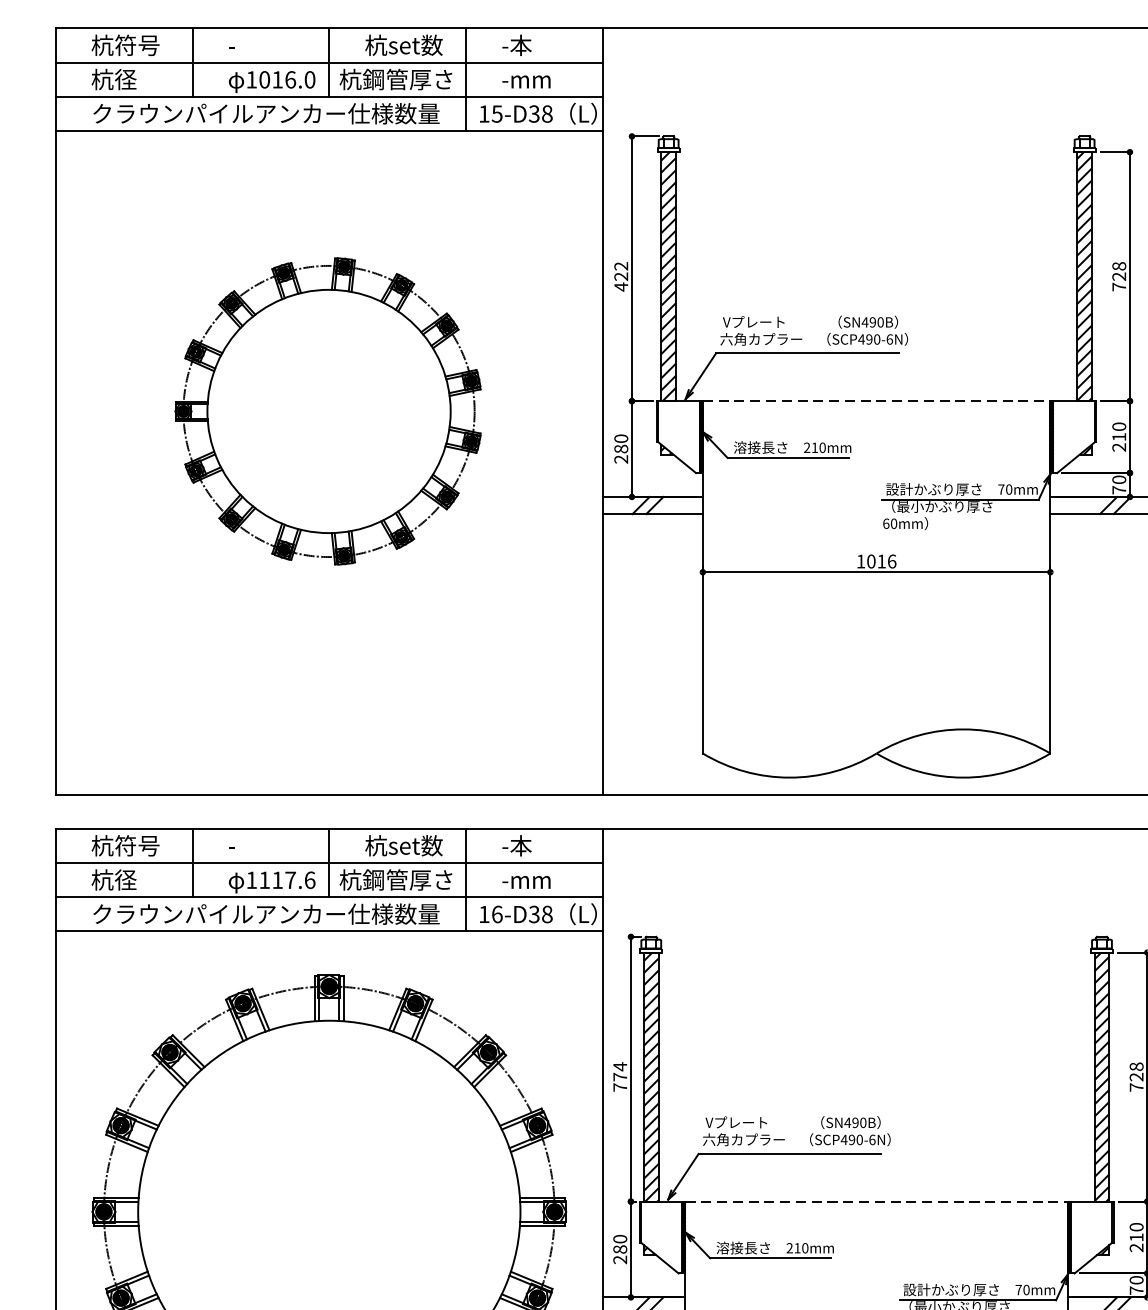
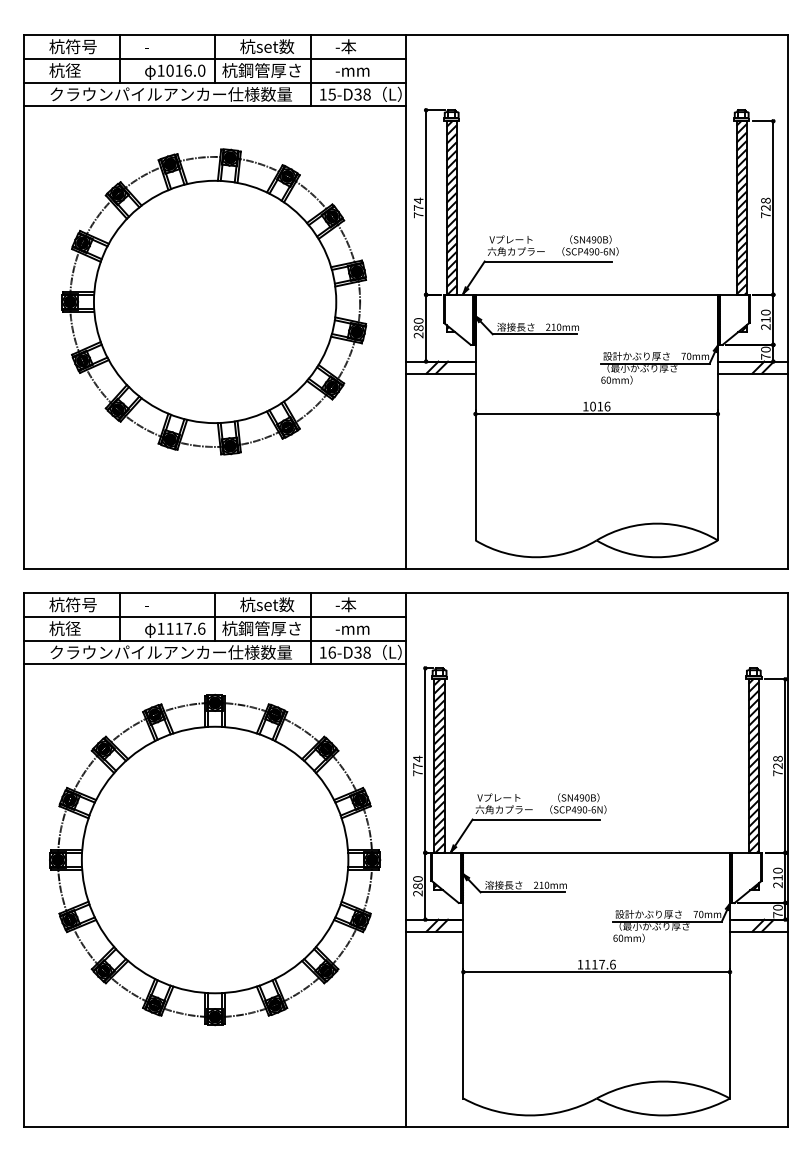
text: (621, 275) -> (418, 207), 422 -> 774
line: (877, 400) -> (597, 294), dashed -> solid
part: (328, 410) -> (214, 301), size x1.43
line: (877, 1201) -> (597, 852), dashed -> solid

